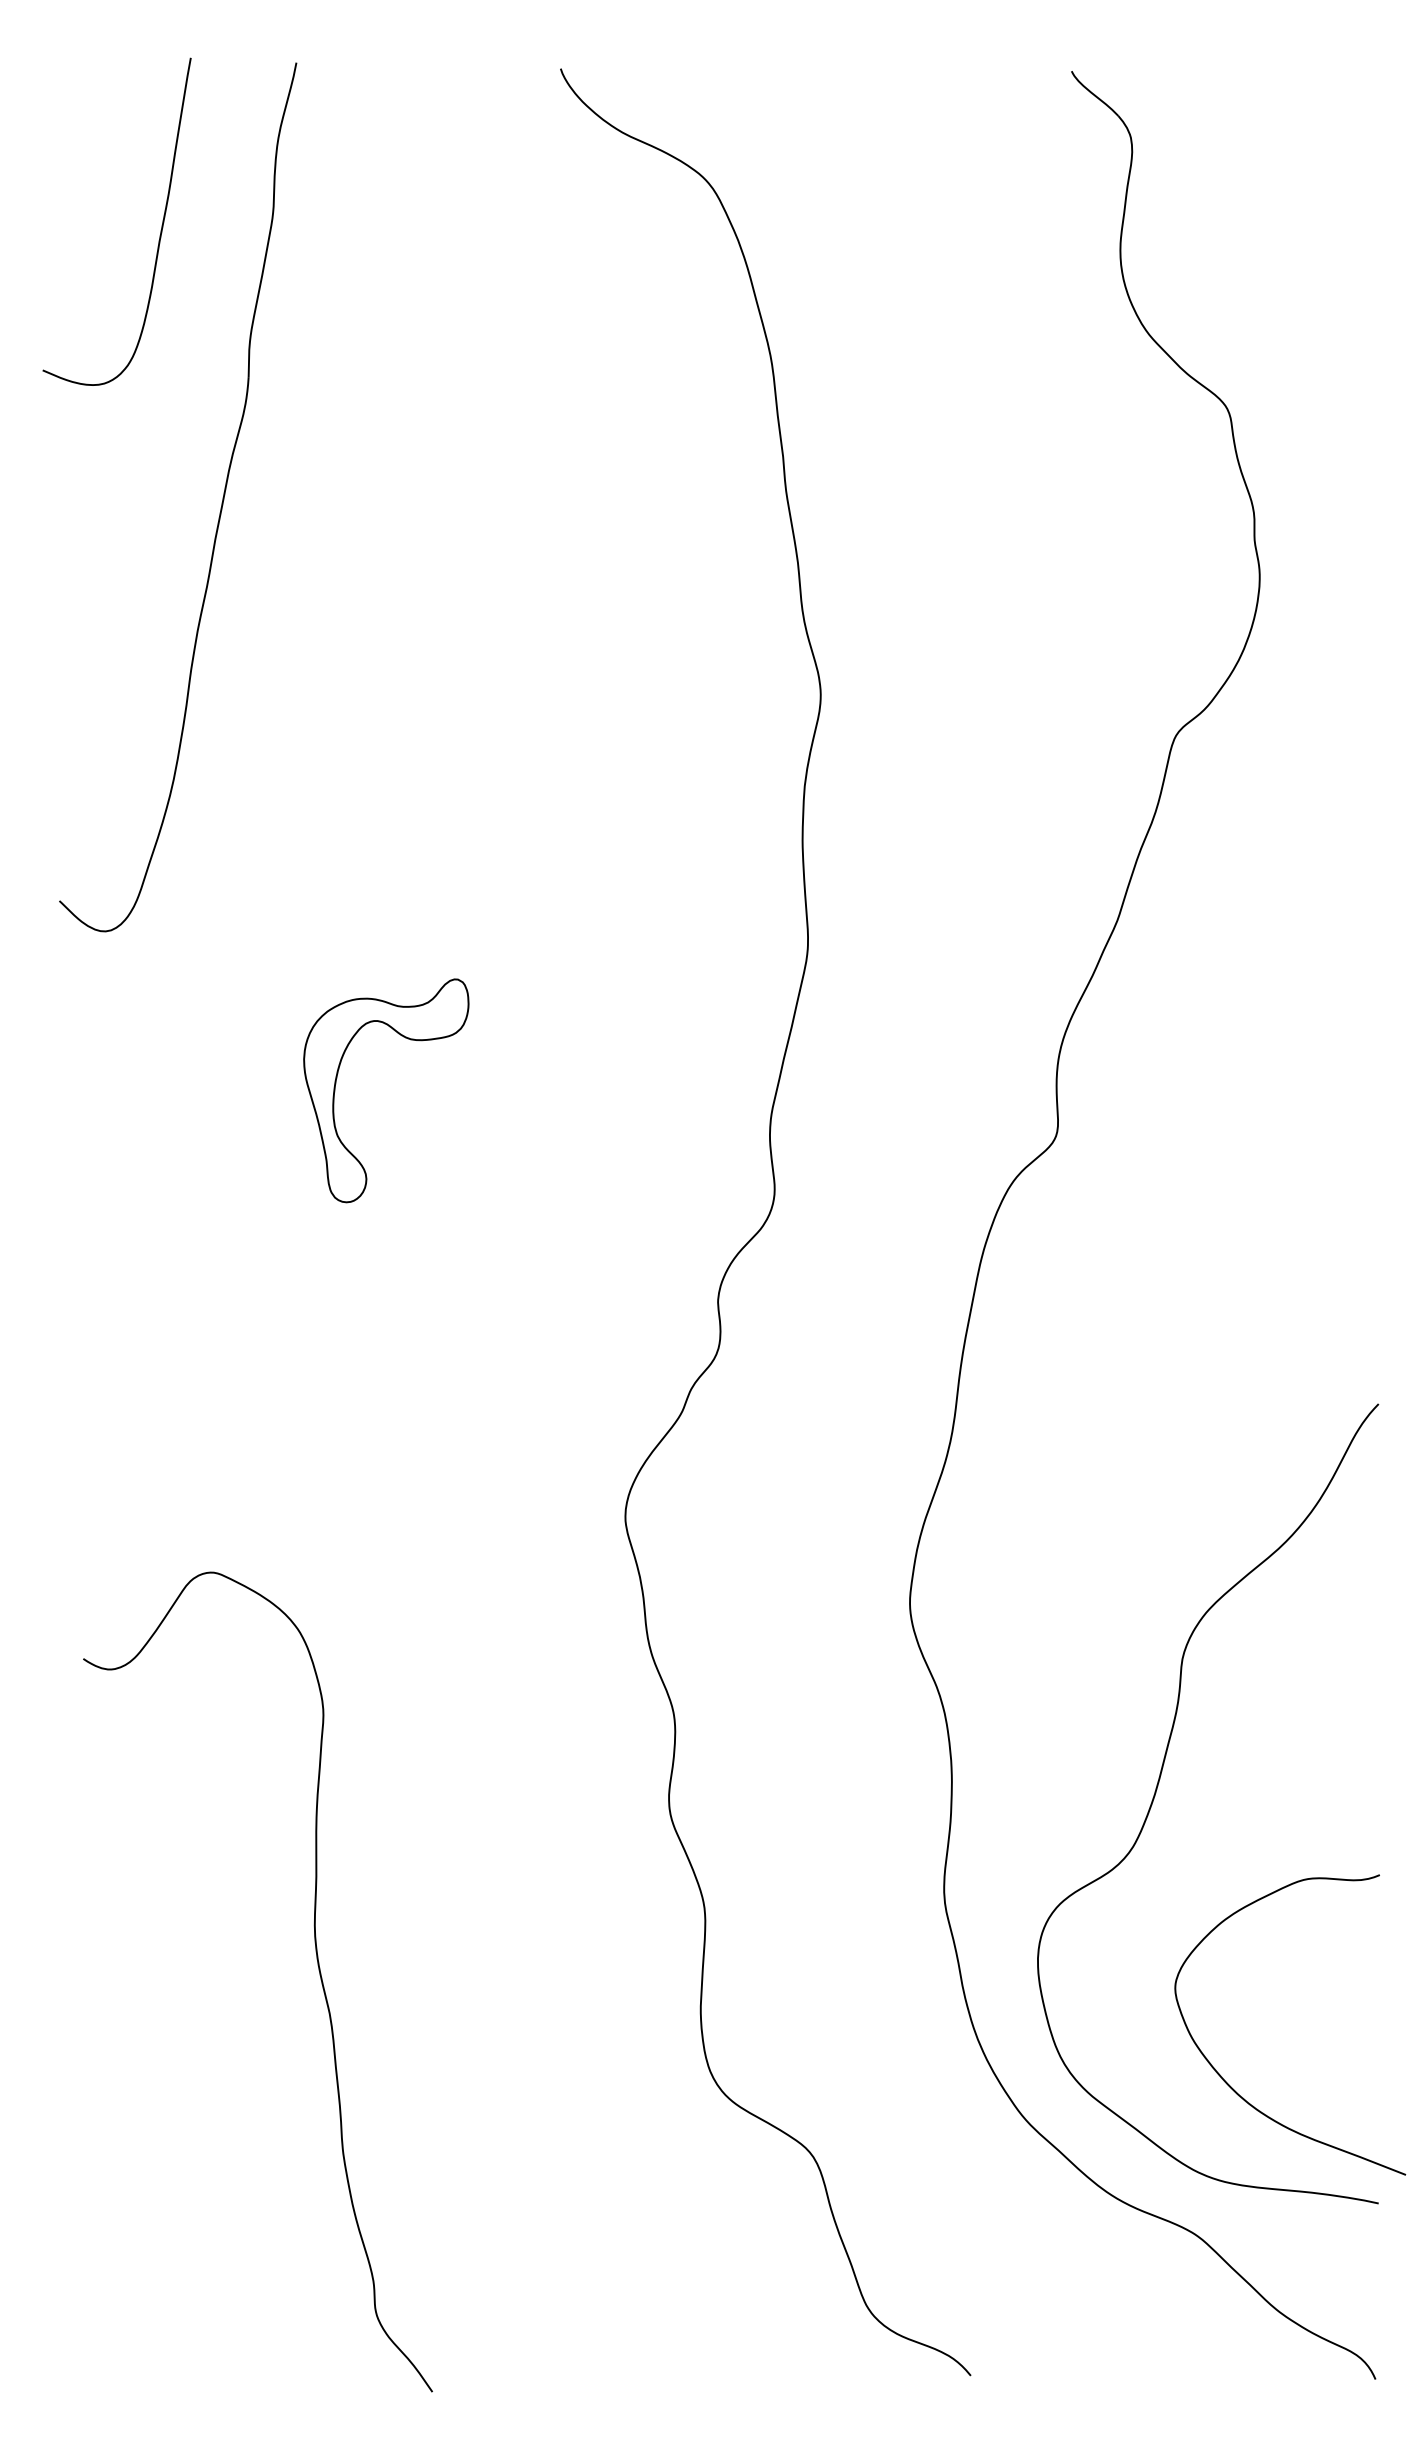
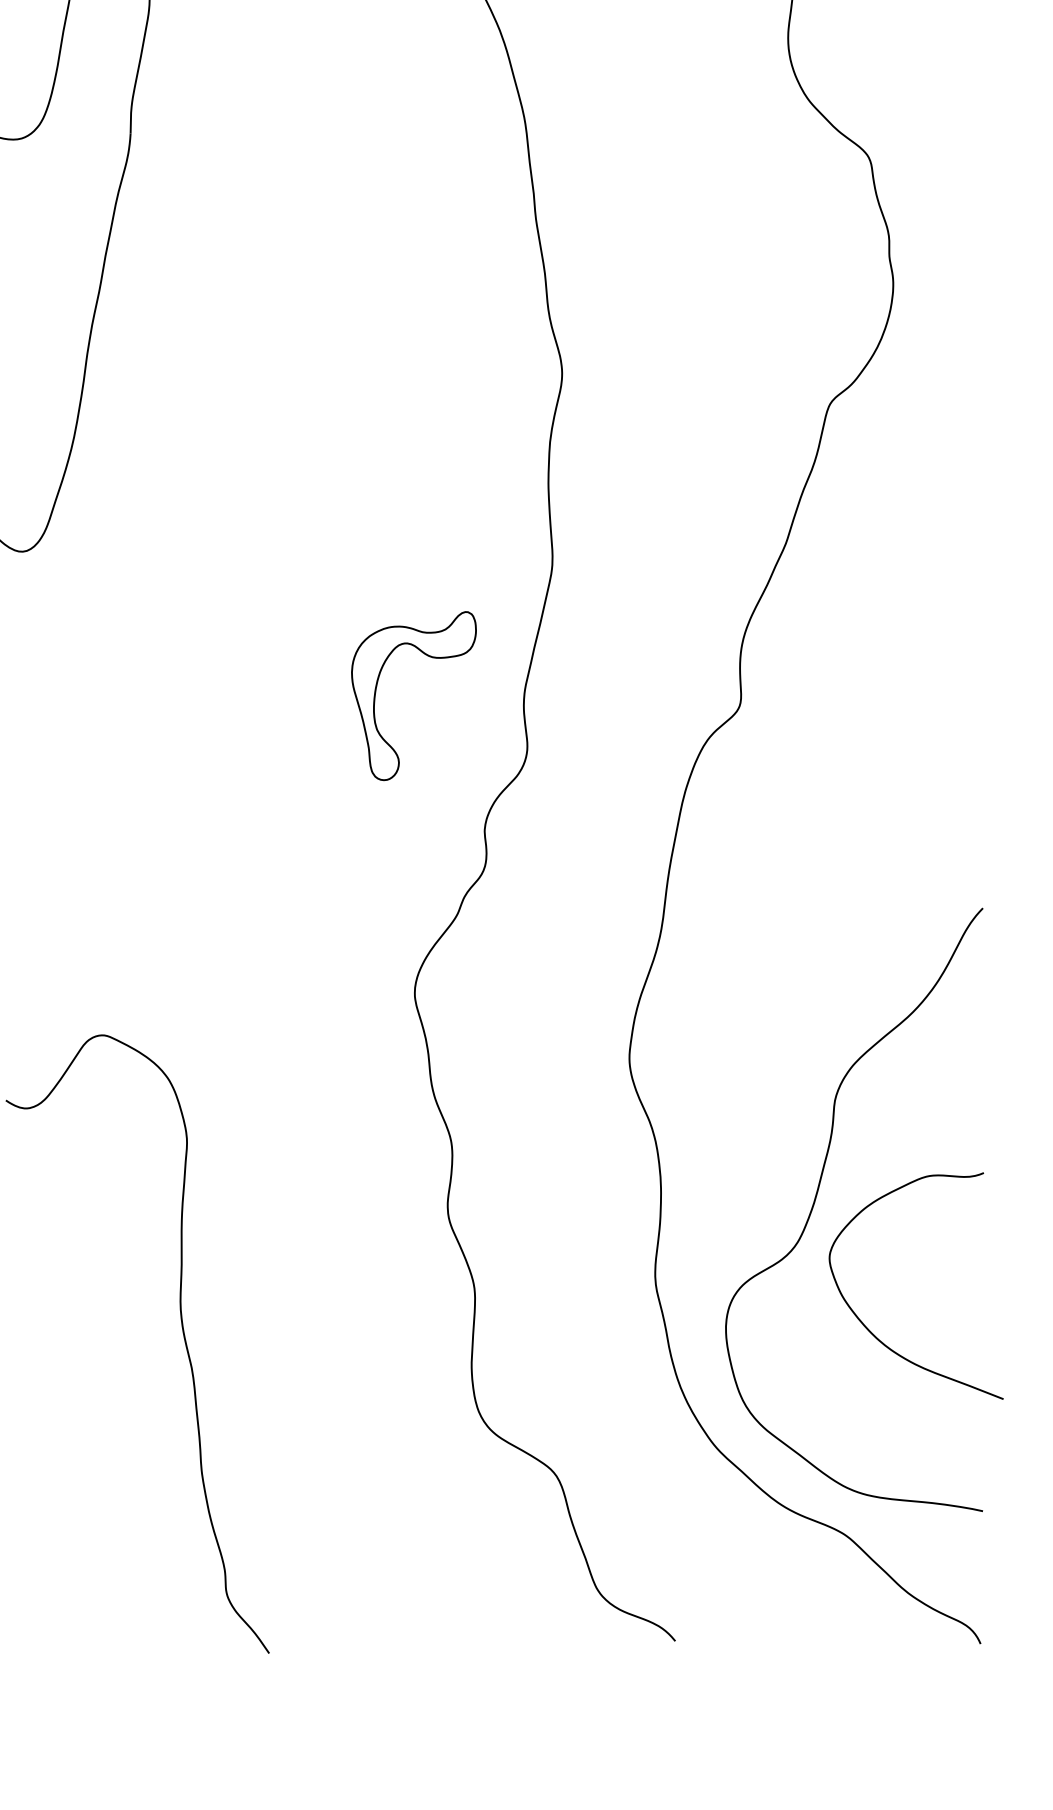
part: (336, 1084) -> (376, 691), moved
curve: (1229, 2084) -> (870, 1330), moved

